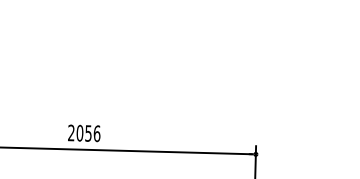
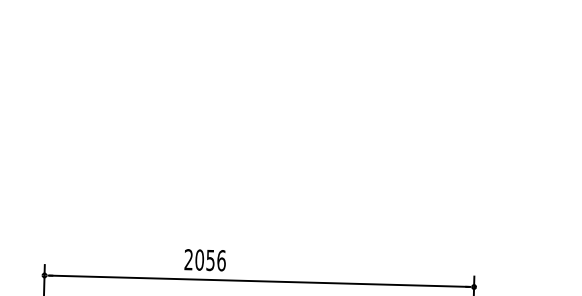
text: (83, 133) -> (204, 260), moved

